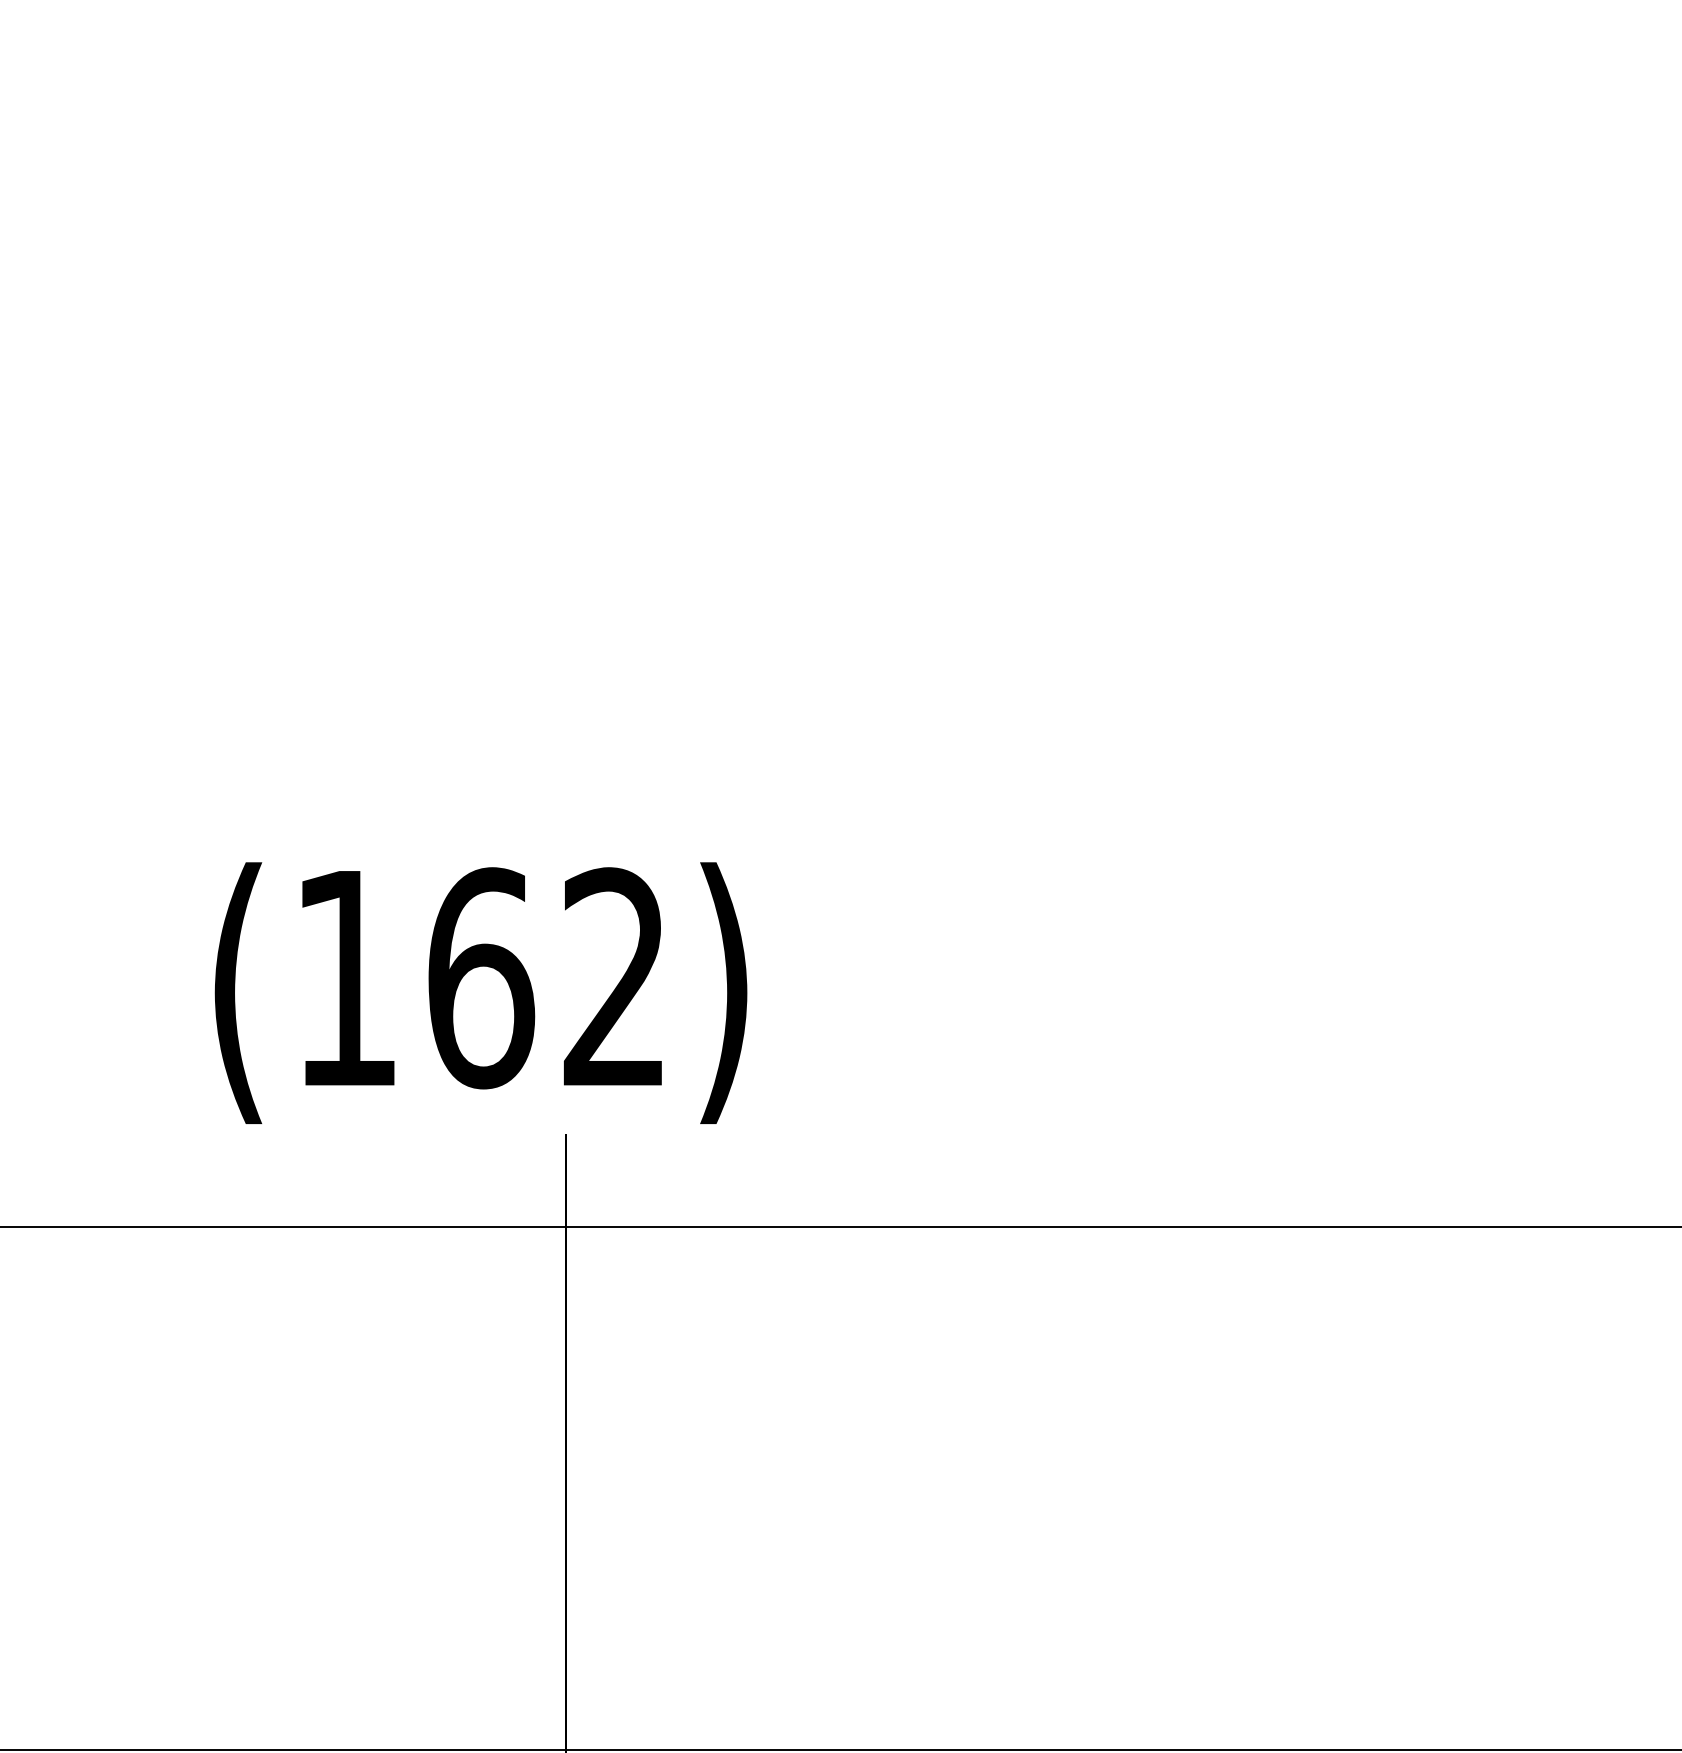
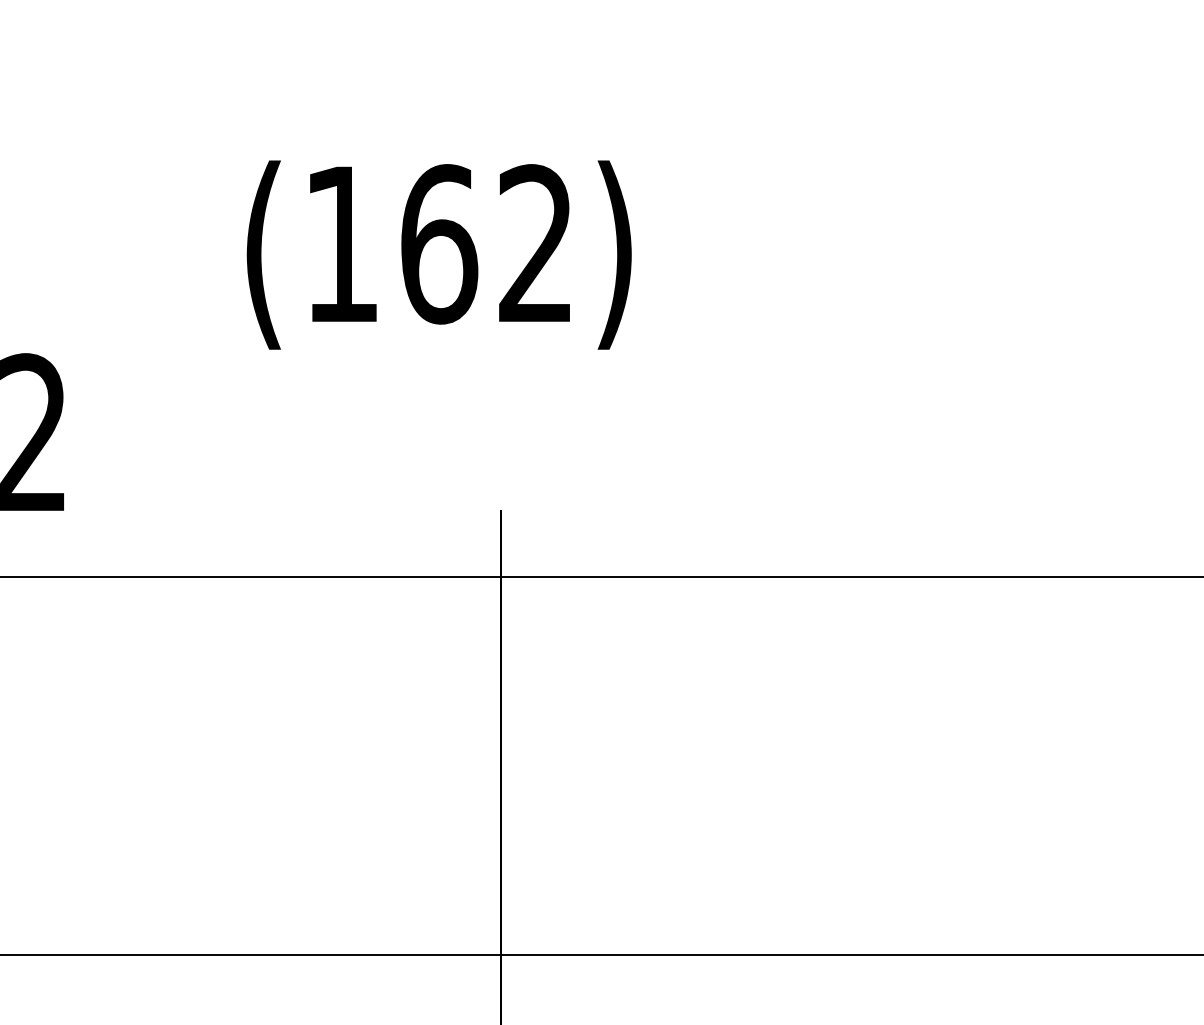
text: (480, 992) -> (438, 254), moved

